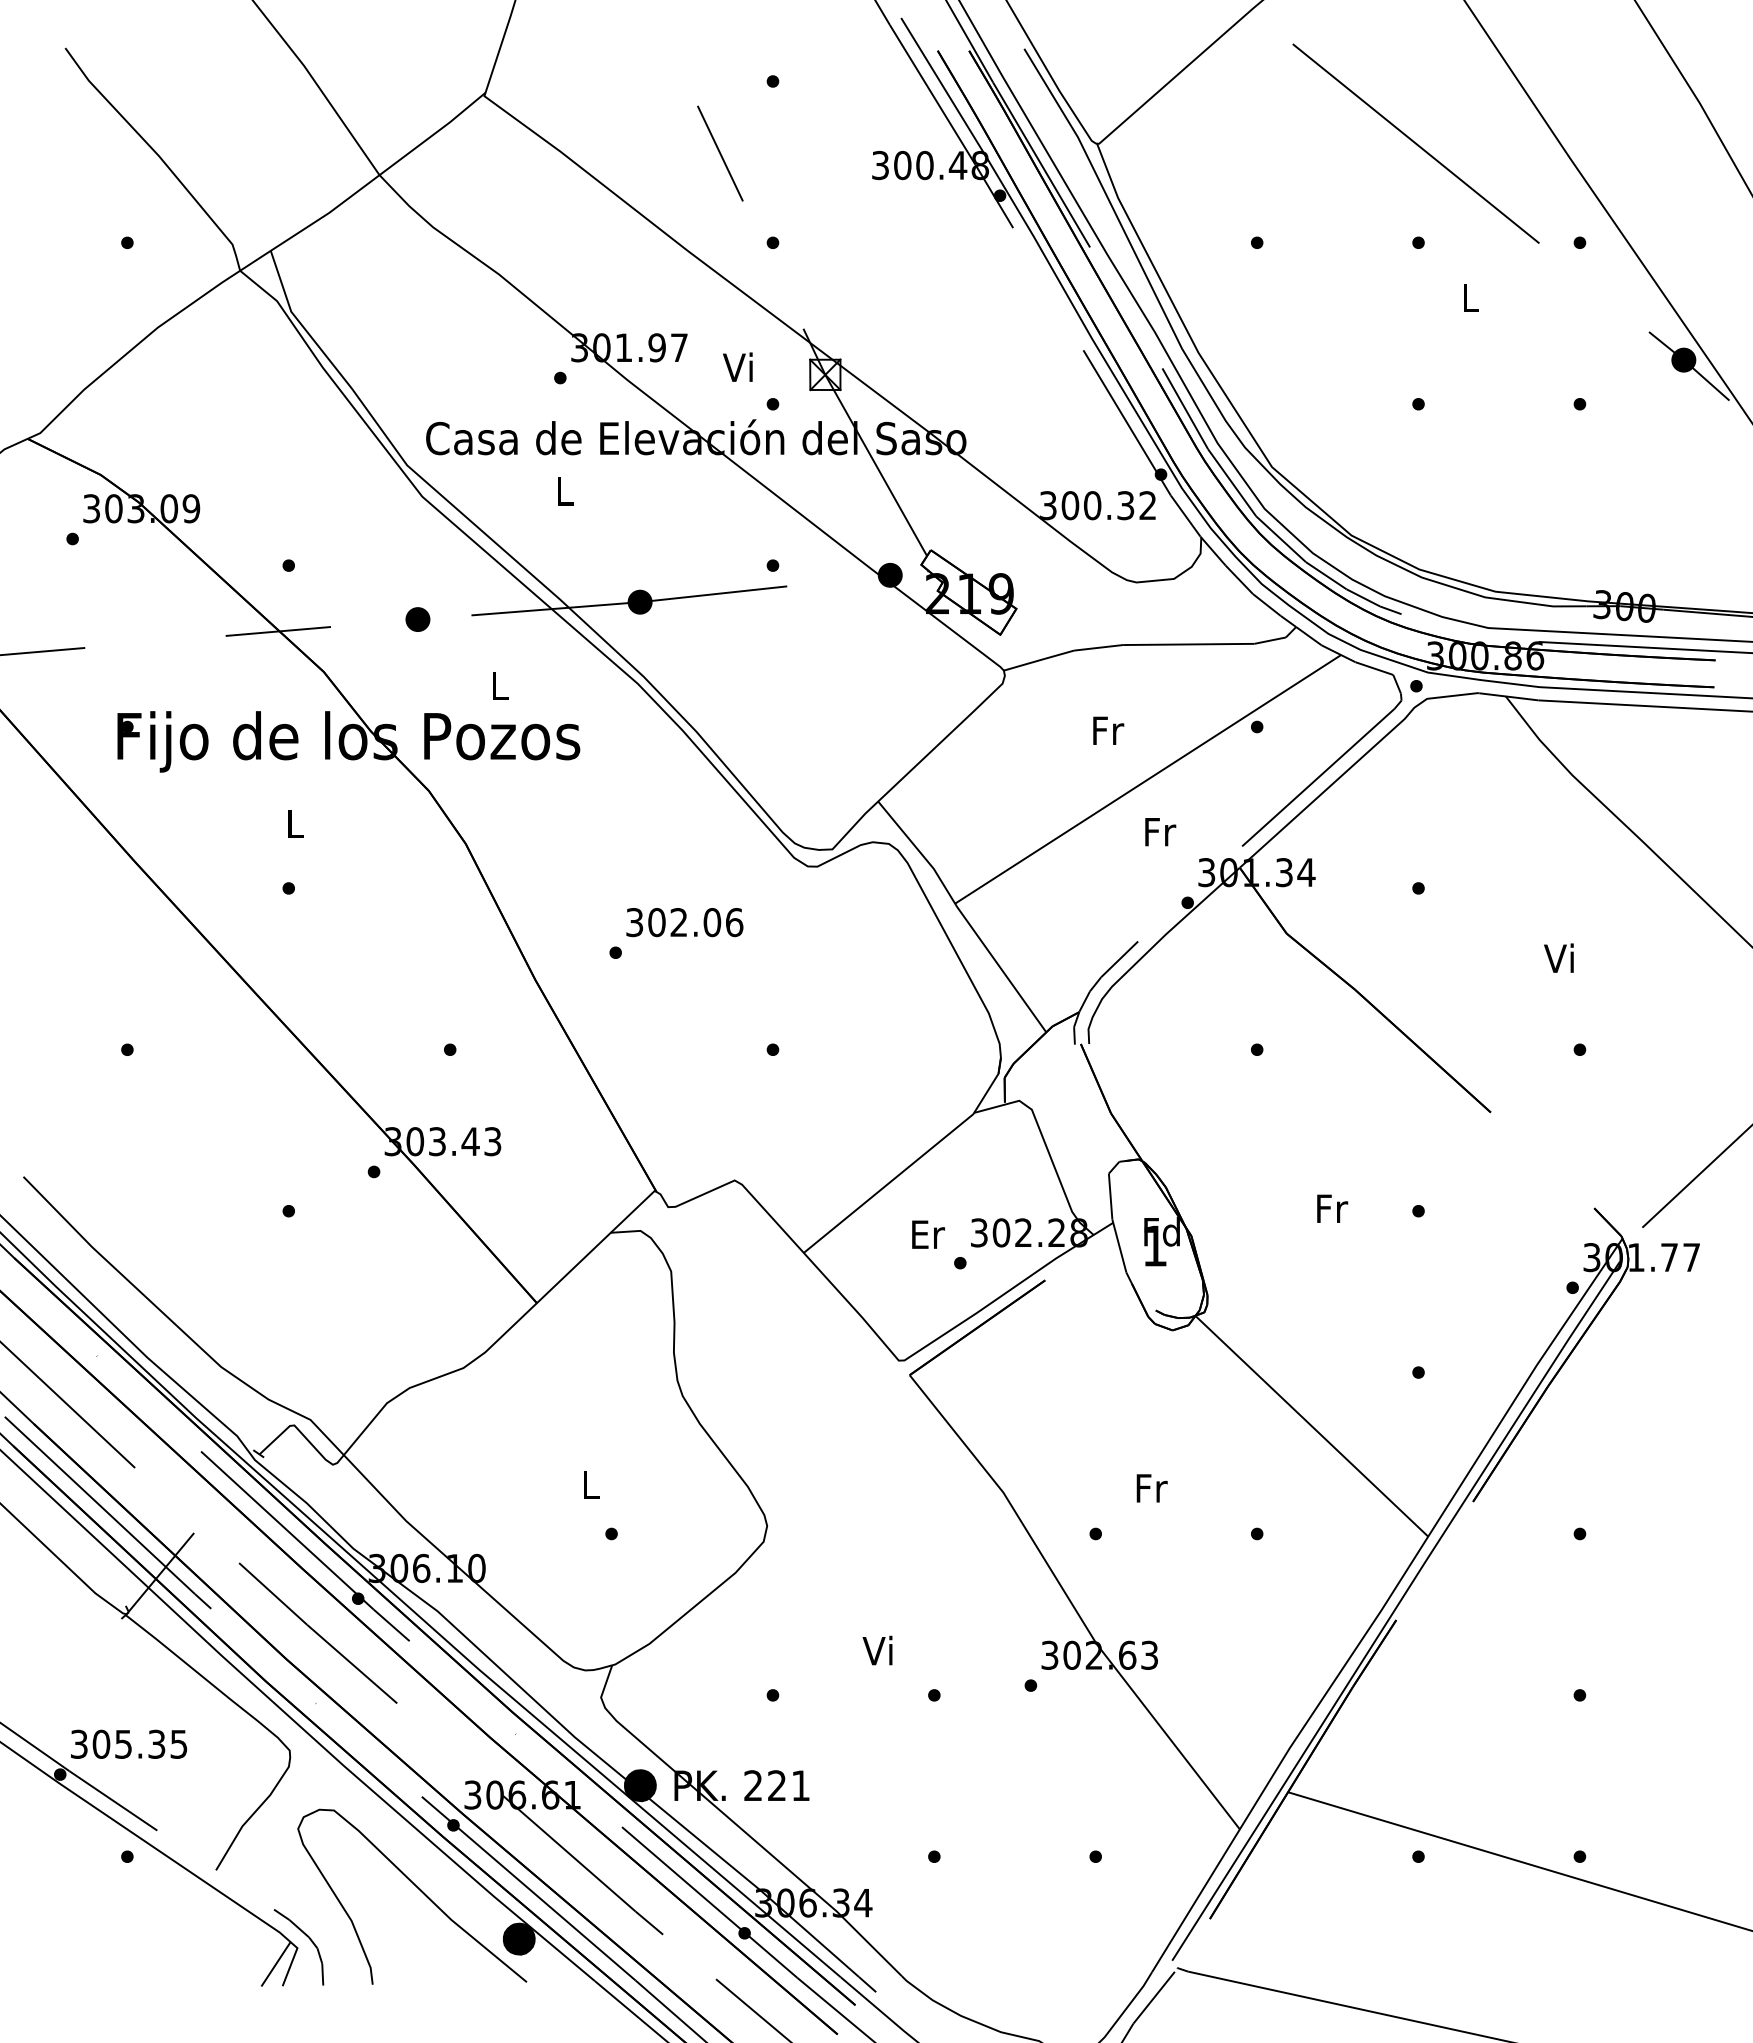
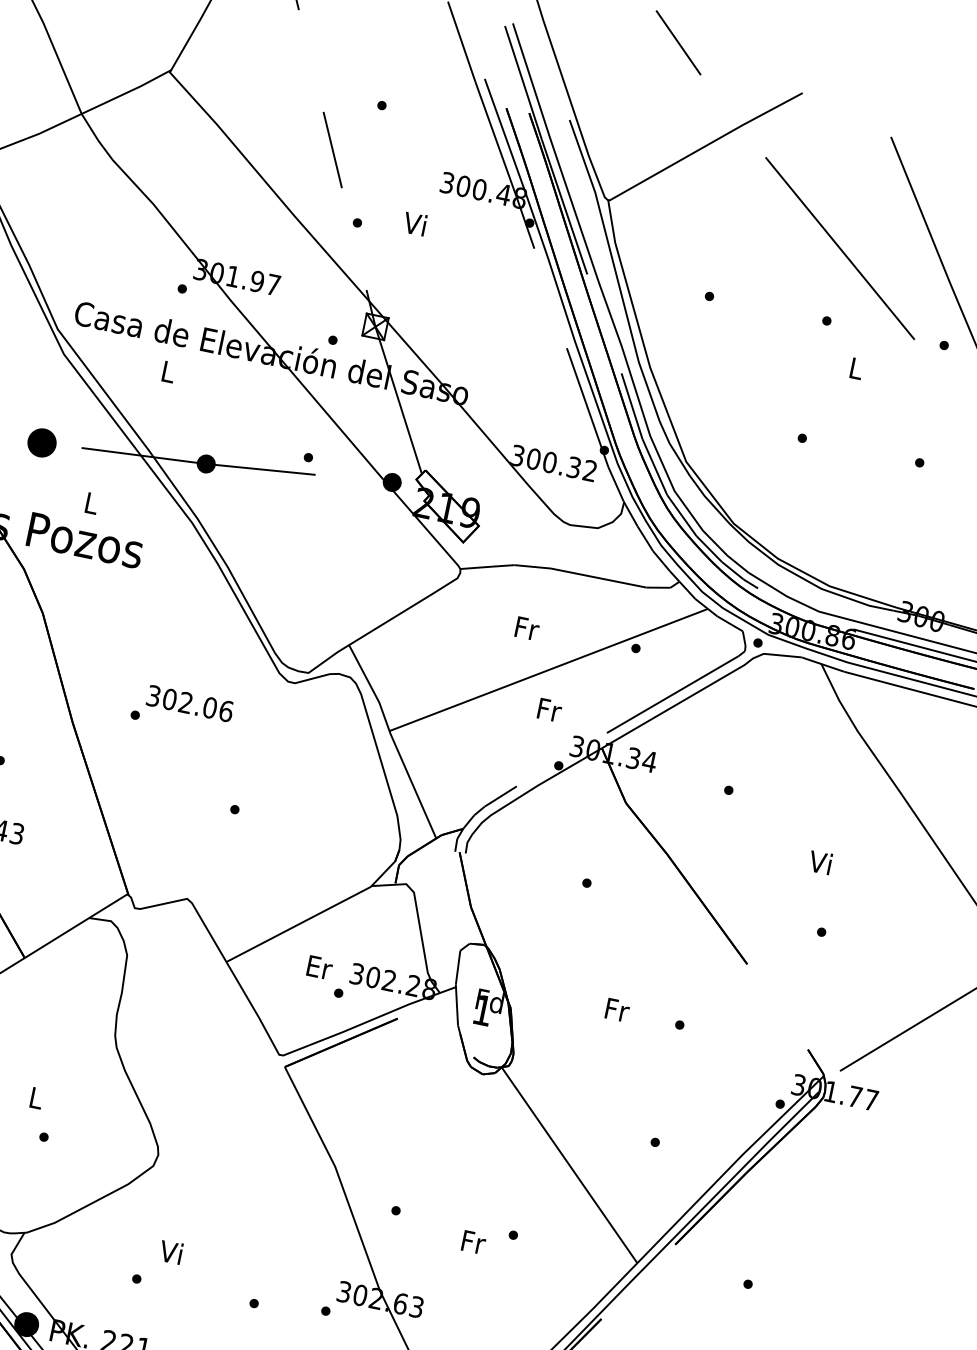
text: (737, 366) -> (414, 223), moved
part: (417, 619) -> (41, 442), size x1.6
text: (1151, 1488) -> (473, 1242), moved
text: (877, 1650) -> (170, 1252), moved

